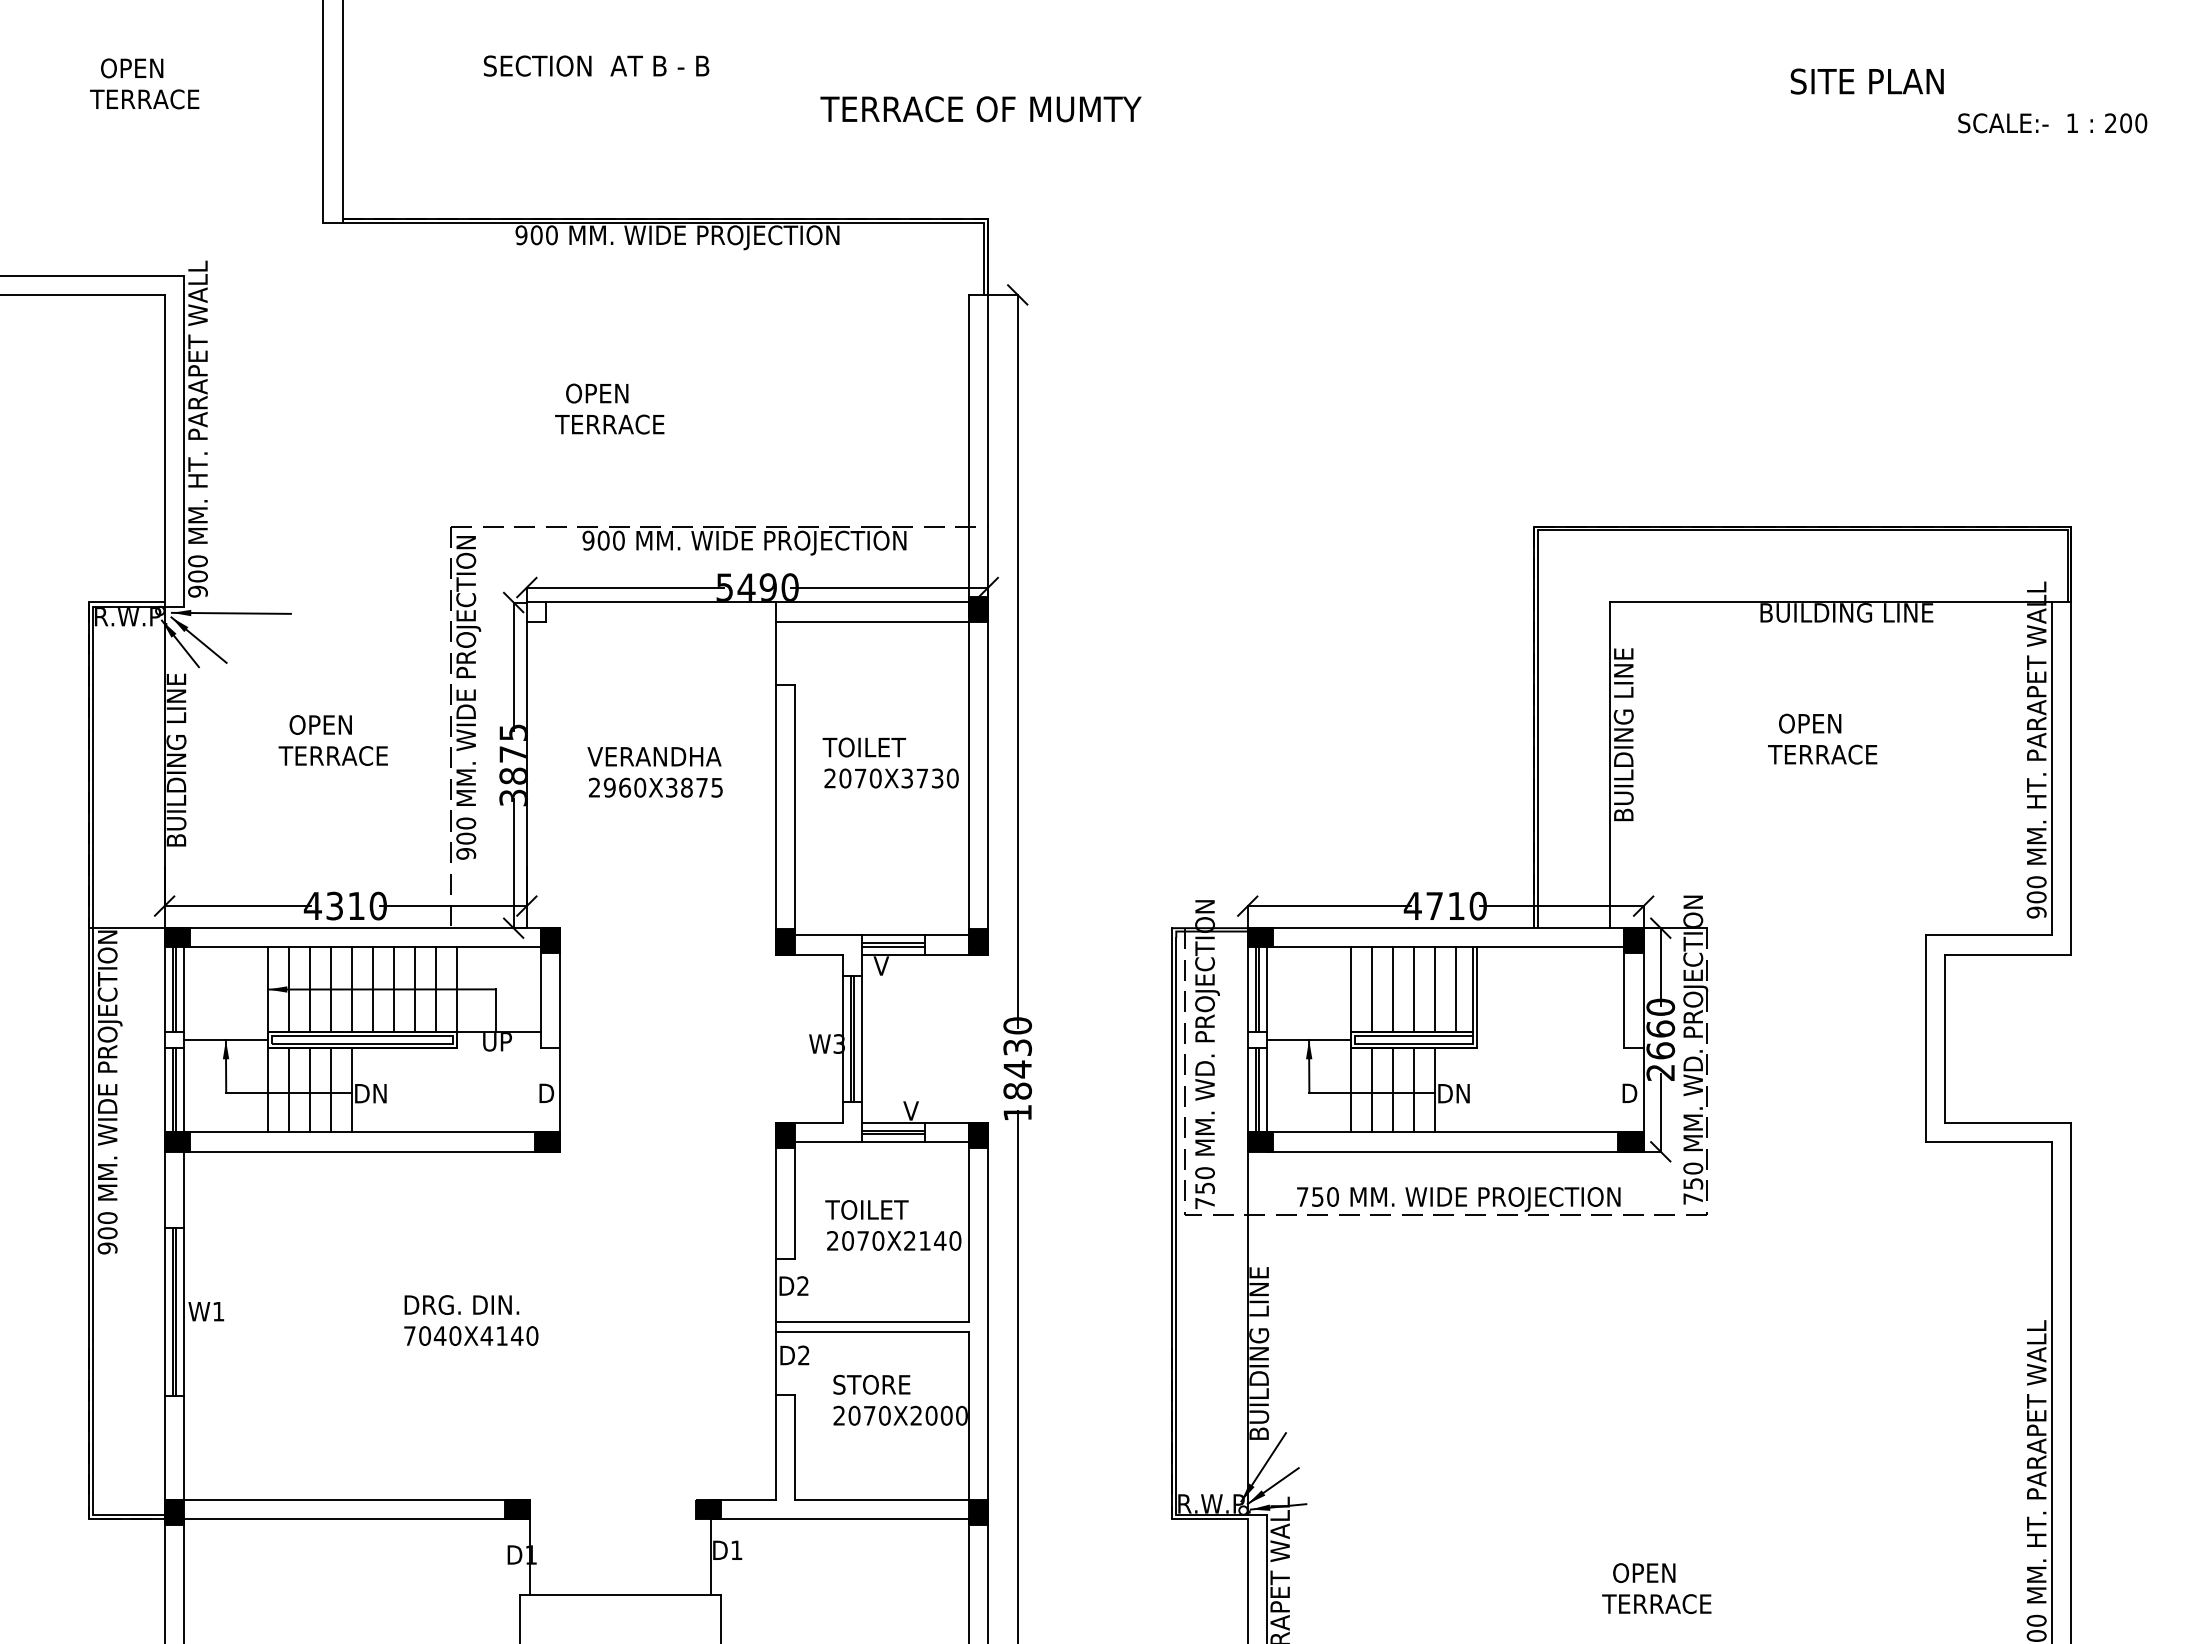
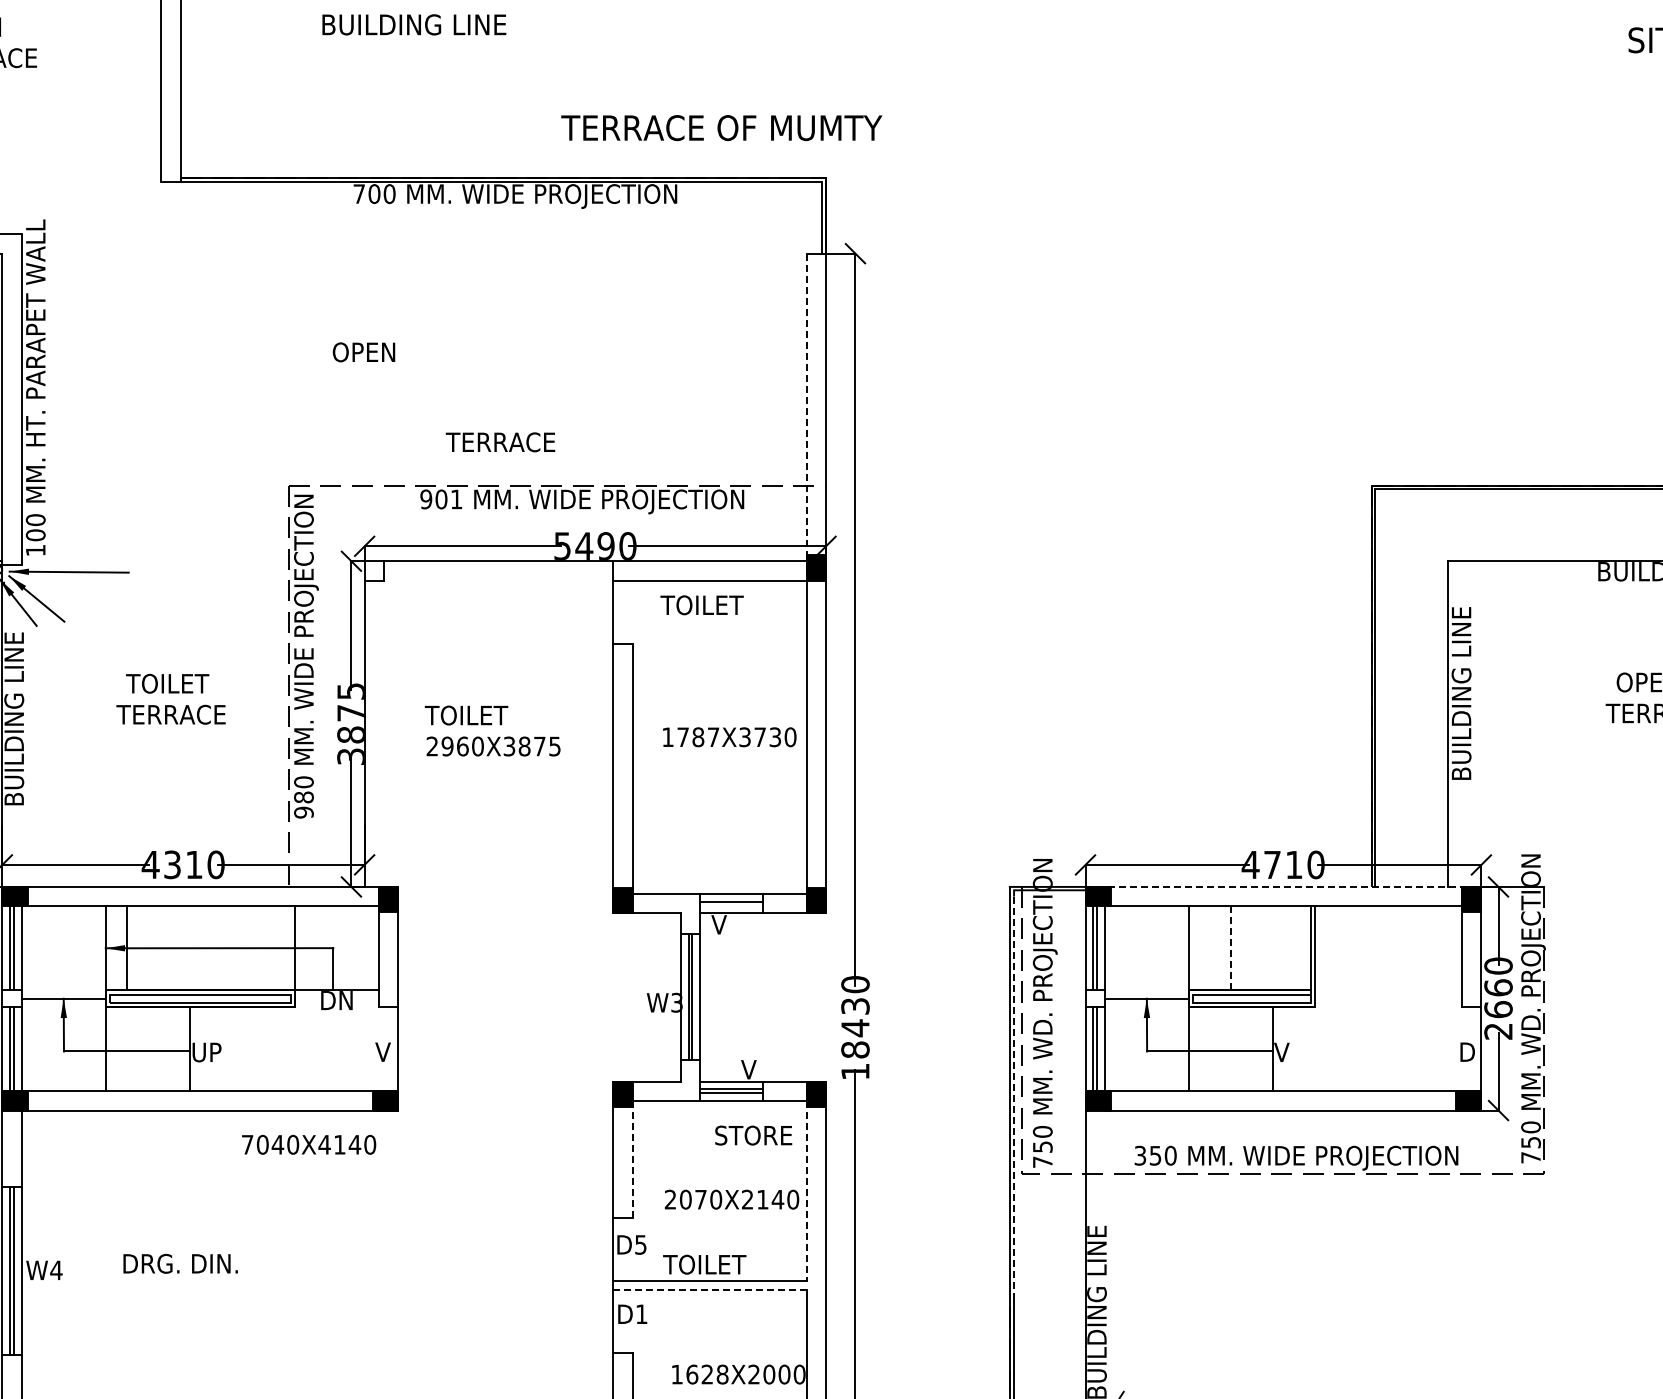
text: (596, 65) -> (434, 24), SECTION  AT B - B -> BUILDING LINE
text: (980, 109) -> (721, 128), moved
text: (521, 235) -> (359, 194), 900 -> 700
text: (597, 393) -> (364, 352), moved
text: (609, 424) -> (500, 442), moved
line: (968, 448) -> (806, 407), solid -> dashed
text: (618, 540) -> (456, 499), 900 -> 901
text: (197, 591) -> (35, 550), 900 -> 100
text: (329, 724) -> (167, 683), OPEN -> TOILET
text: (863, 747) -> (701, 605), moved
text: (654, 756) -> (492, 715), VERANDHA -> TOILET
text: (852, 778) -> (690, 737), 2070X3730 -> 1787X3730
text: (465, 838) -> (303, 797), 900 -> 980
line: (1445, 928) -> (1283, 887), solid -> dashed
line: (893, 946) -> (731, 905), removed
line: (309, 989) -> (147, 948), removed
line: (330, 989) -> (168, 948), removed
line: (352, 989) -> (190, 948), removed
line: (373, 989) -> (211, 948), removed
line: (394, 989) -> (232, 948), removed
line: (415, 989) -> (253, 948), removed
line: (436, 989) -> (274, 948), removed
line: (1372, 989) -> (1210, 948), removed
line: (1414, 989) -> (1252, 948), removed
line: (1435, 989) -> (1273, 948), removed
line: (1456, 989) -> (1294, 948), removed
line: (1393, 990) -> (1231, 949), solid -> dashed
text: (498, 1042) -> (336, 1001), UP -> DN
line: (288, 1090) -> (126, 1049), removed
line: (309, 1090) -> (147, 1049), removed
line: (330, 1090) -> (168, 1049), removed
line: (1372, 1090) -> (1210, 1049), removed
line: (1393, 1090) -> (1231, 1049), removed
line: (1414, 1090) -> (1252, 1049), removed
text: (545, 1092) -> (383, 1051), D -> V
text: (370, 1093) -> (208, 1052), DN -> UP
text: (1452, 1093) -> (1290, 1052), DN -> V
line: (1176, 1138) -> (1014, 1097), solid -> dashed
text: (1302, 1196) -> (1140, 1155), 750 -> 350
line: (794, 1200) -> (632, 1159), solid -> dashed
text: (866, 1209) -> (704, 1264), moved
line: (968, 1232) -> (806, 1191), solid -> dashed
text: (802, 1286) -> (640, 1245), D2 -> D5
text: (461, 1304) -> (180, 1263), moved
text: (218, 1311) -> (56, 1270), W1 -> W4
line: (872, 1331) -> (710, 1290), solid -> dashed
text: (471, 1335) -> (309, 1144), moved
text: (803, 1355) -> (641, 1314), D2 -> D1
text: (871, 1384) -> (753, 1135), moved
text: (861, 1415) -> (699, 1374), 2070X2000 -> 1628X2000

